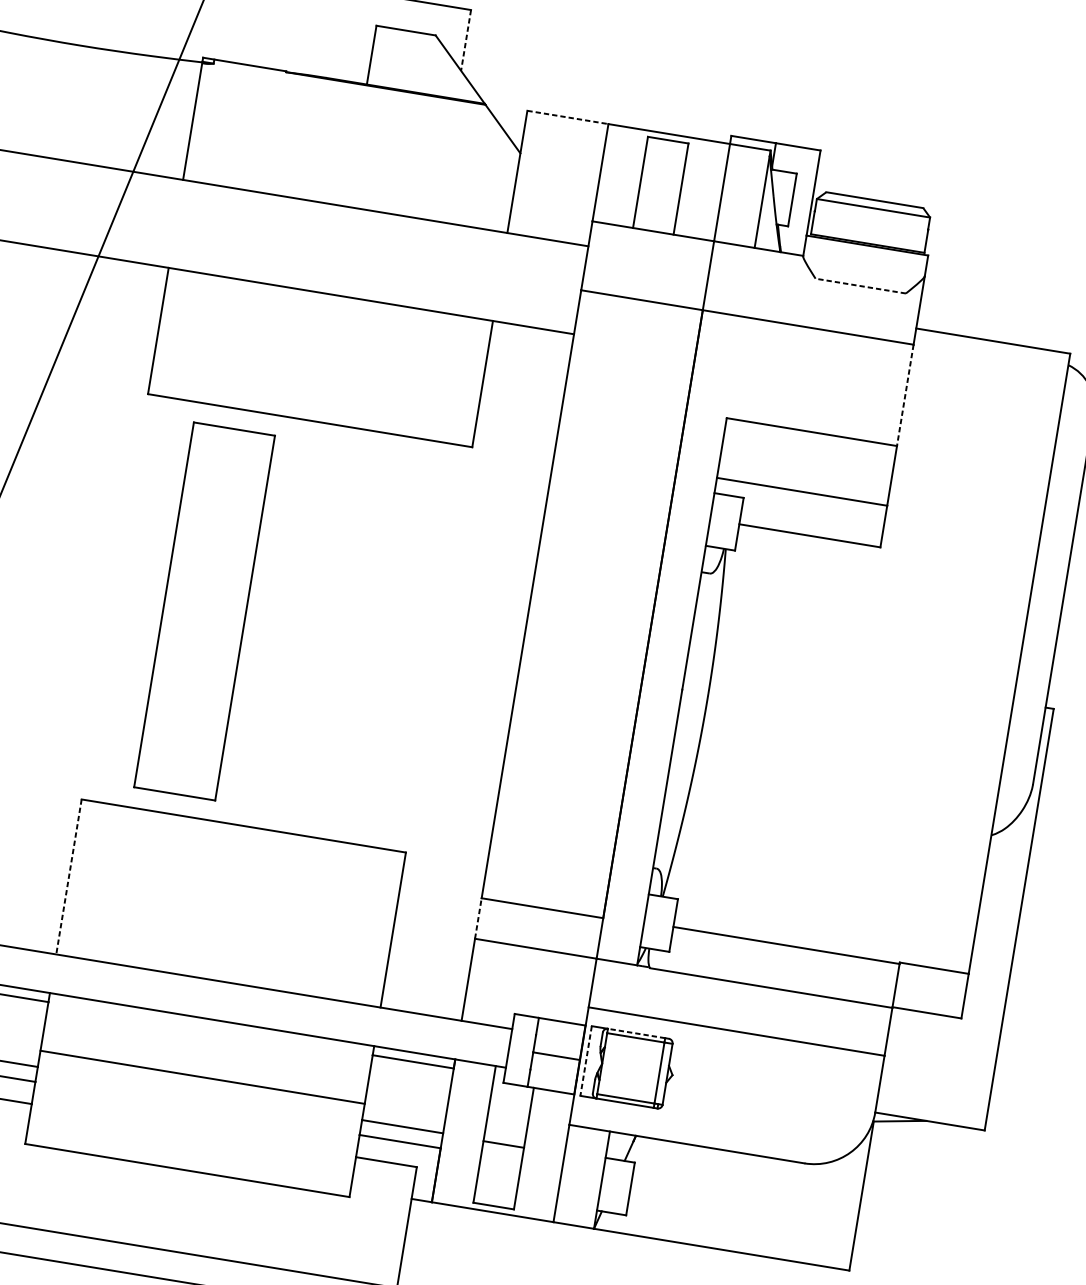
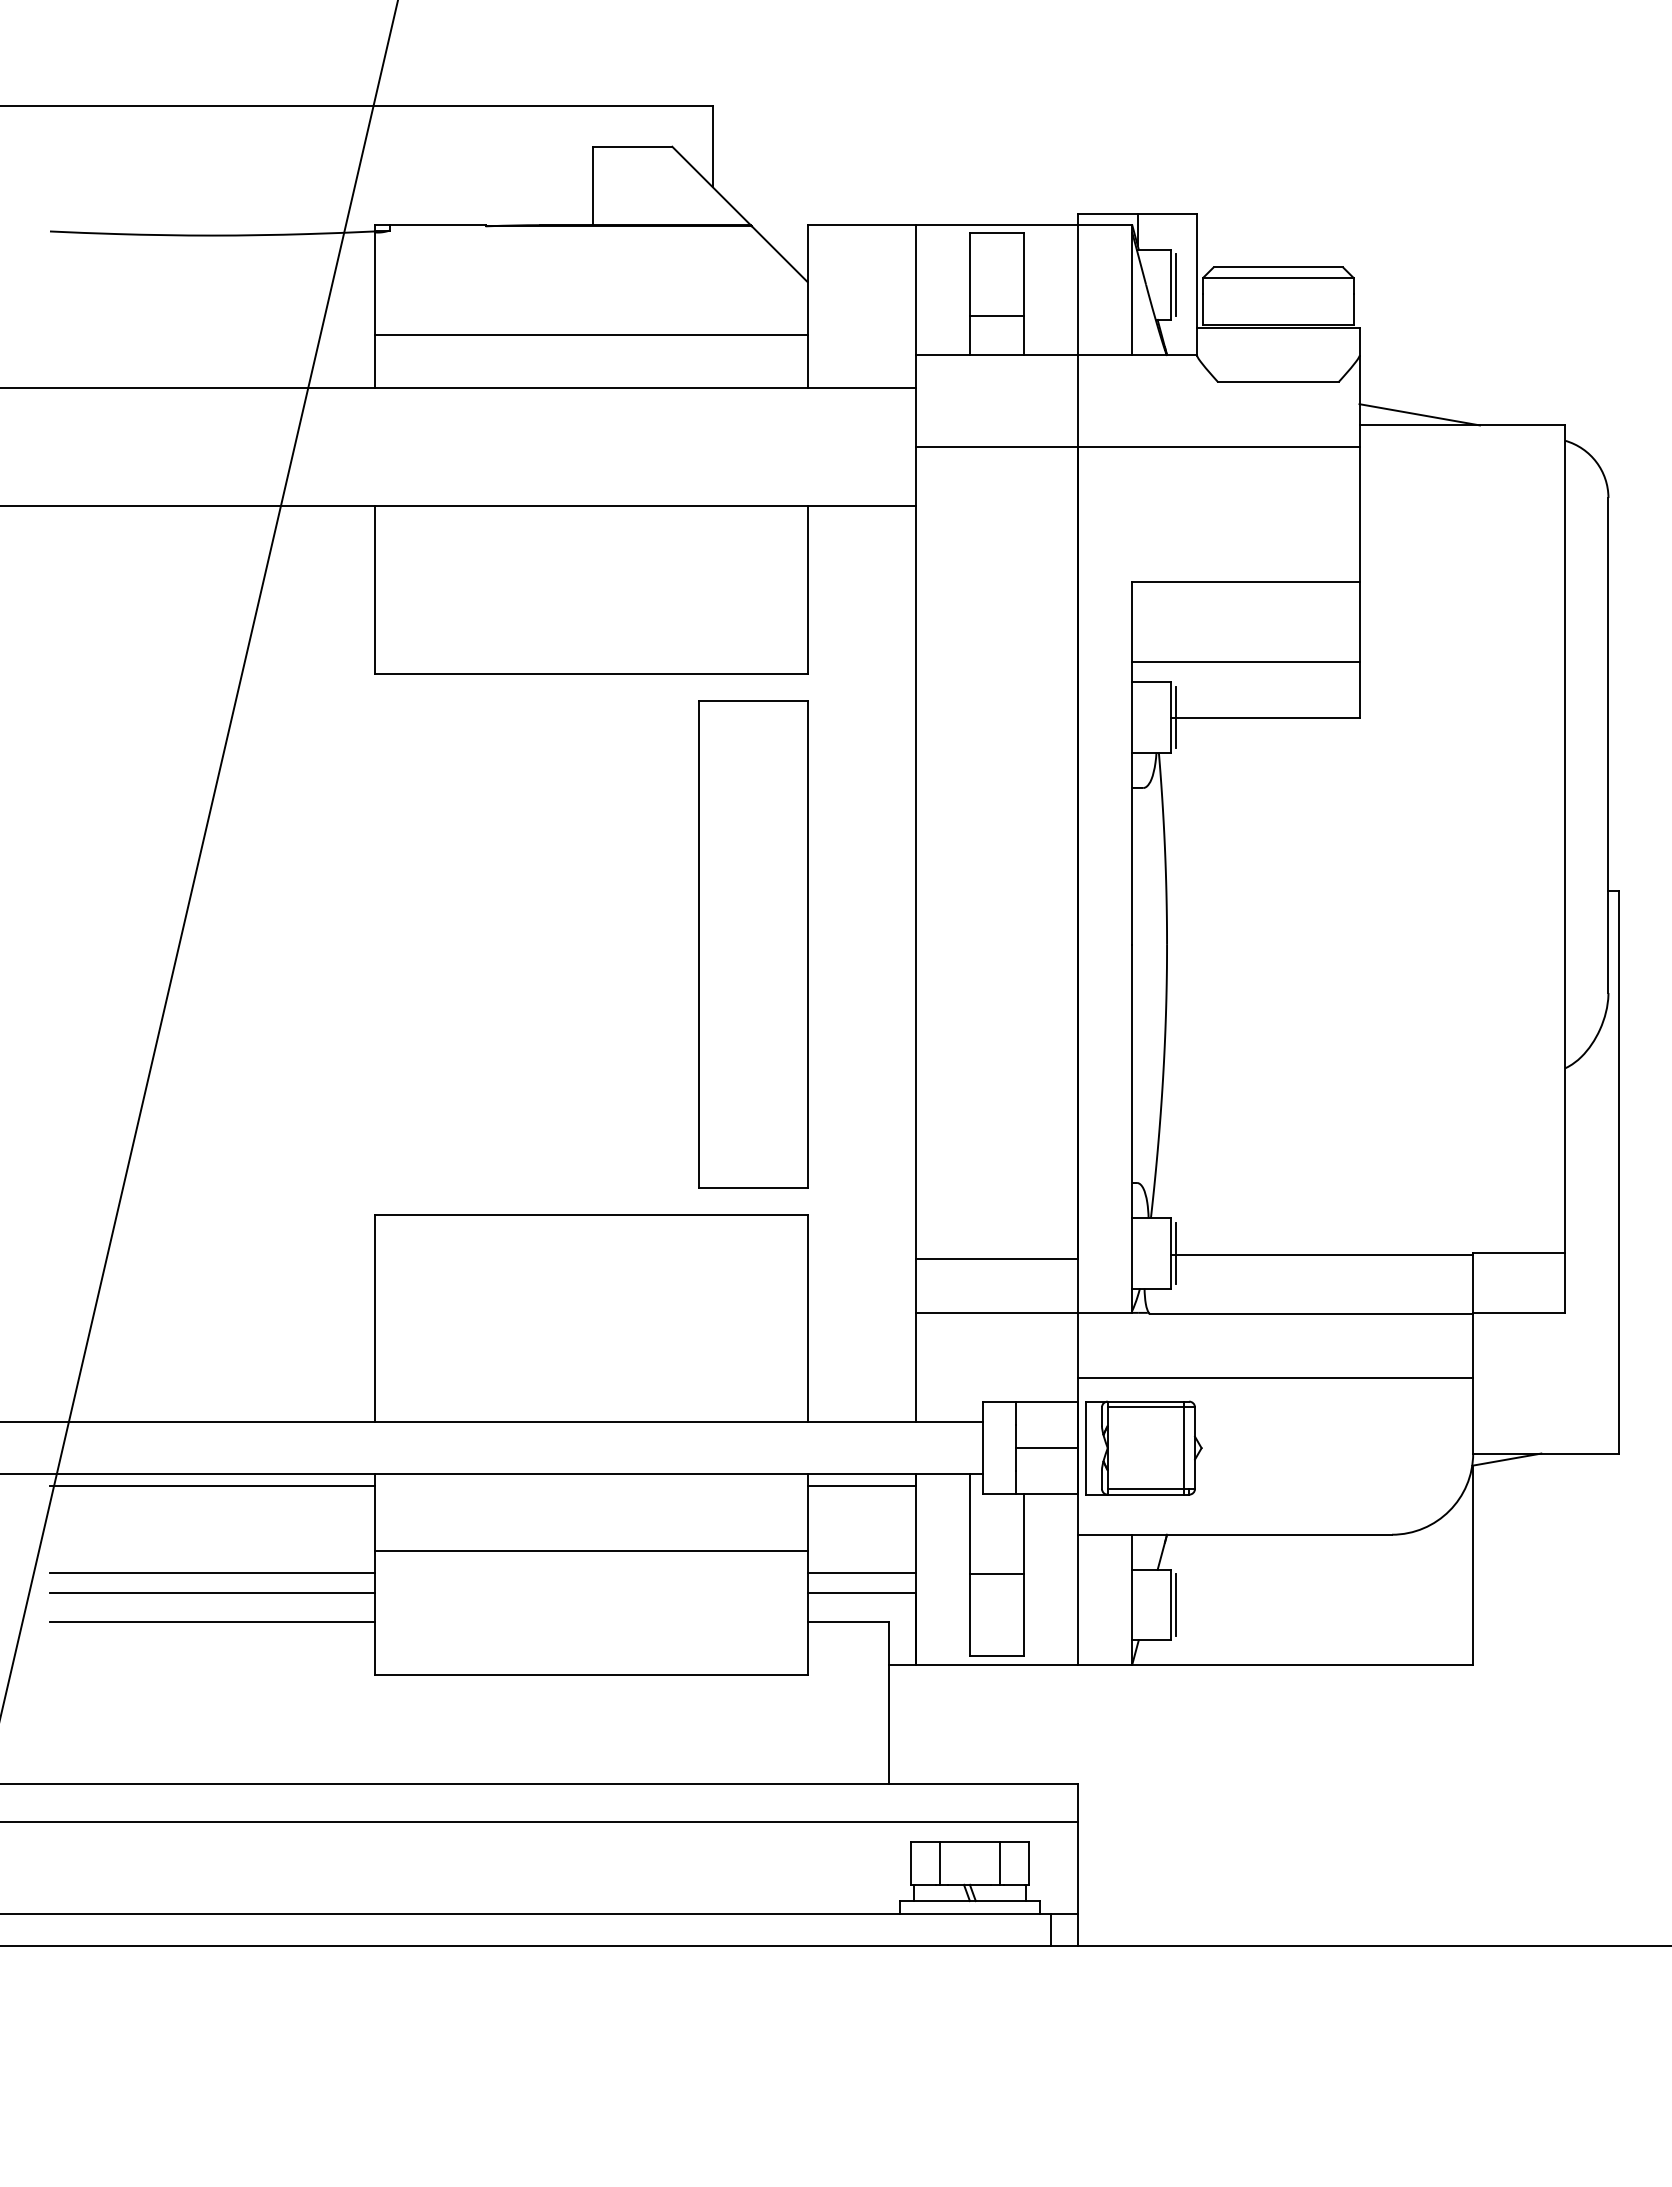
line: (465, 40) -> (712, 146), dashed -> solid
line: (568, 117) -> (862, 225), dashed -> solid
line: (351, 166) -> (590, 334), added
line: (795, 200) -> (1175, 284), added
line: (657, 201) -> (996, 315), added
line: (860, 286) -> (1277, 382), dashed -> solid
line: (962, 327) -> (1419, 414), added
line: (905, 395) -> (1359, 514), dashed -> solid
line: (742, 524) -> (1175, 717), added
part: (204, 611) -> (753, 944), moved
line: (68, 877) -> (374, 1319), dashed -> solid
line: (478, 918) -> (915, 1285), dashed -> solid
line: (676, 926) -> (1175, 1253), added
line: (636, 1033) -> (1145, 1401), dashed -> solid
line: (586, 1061) -> (1086, 1448), dashed -> solid
line: (633, 1189) -> (1175, 1604), added

